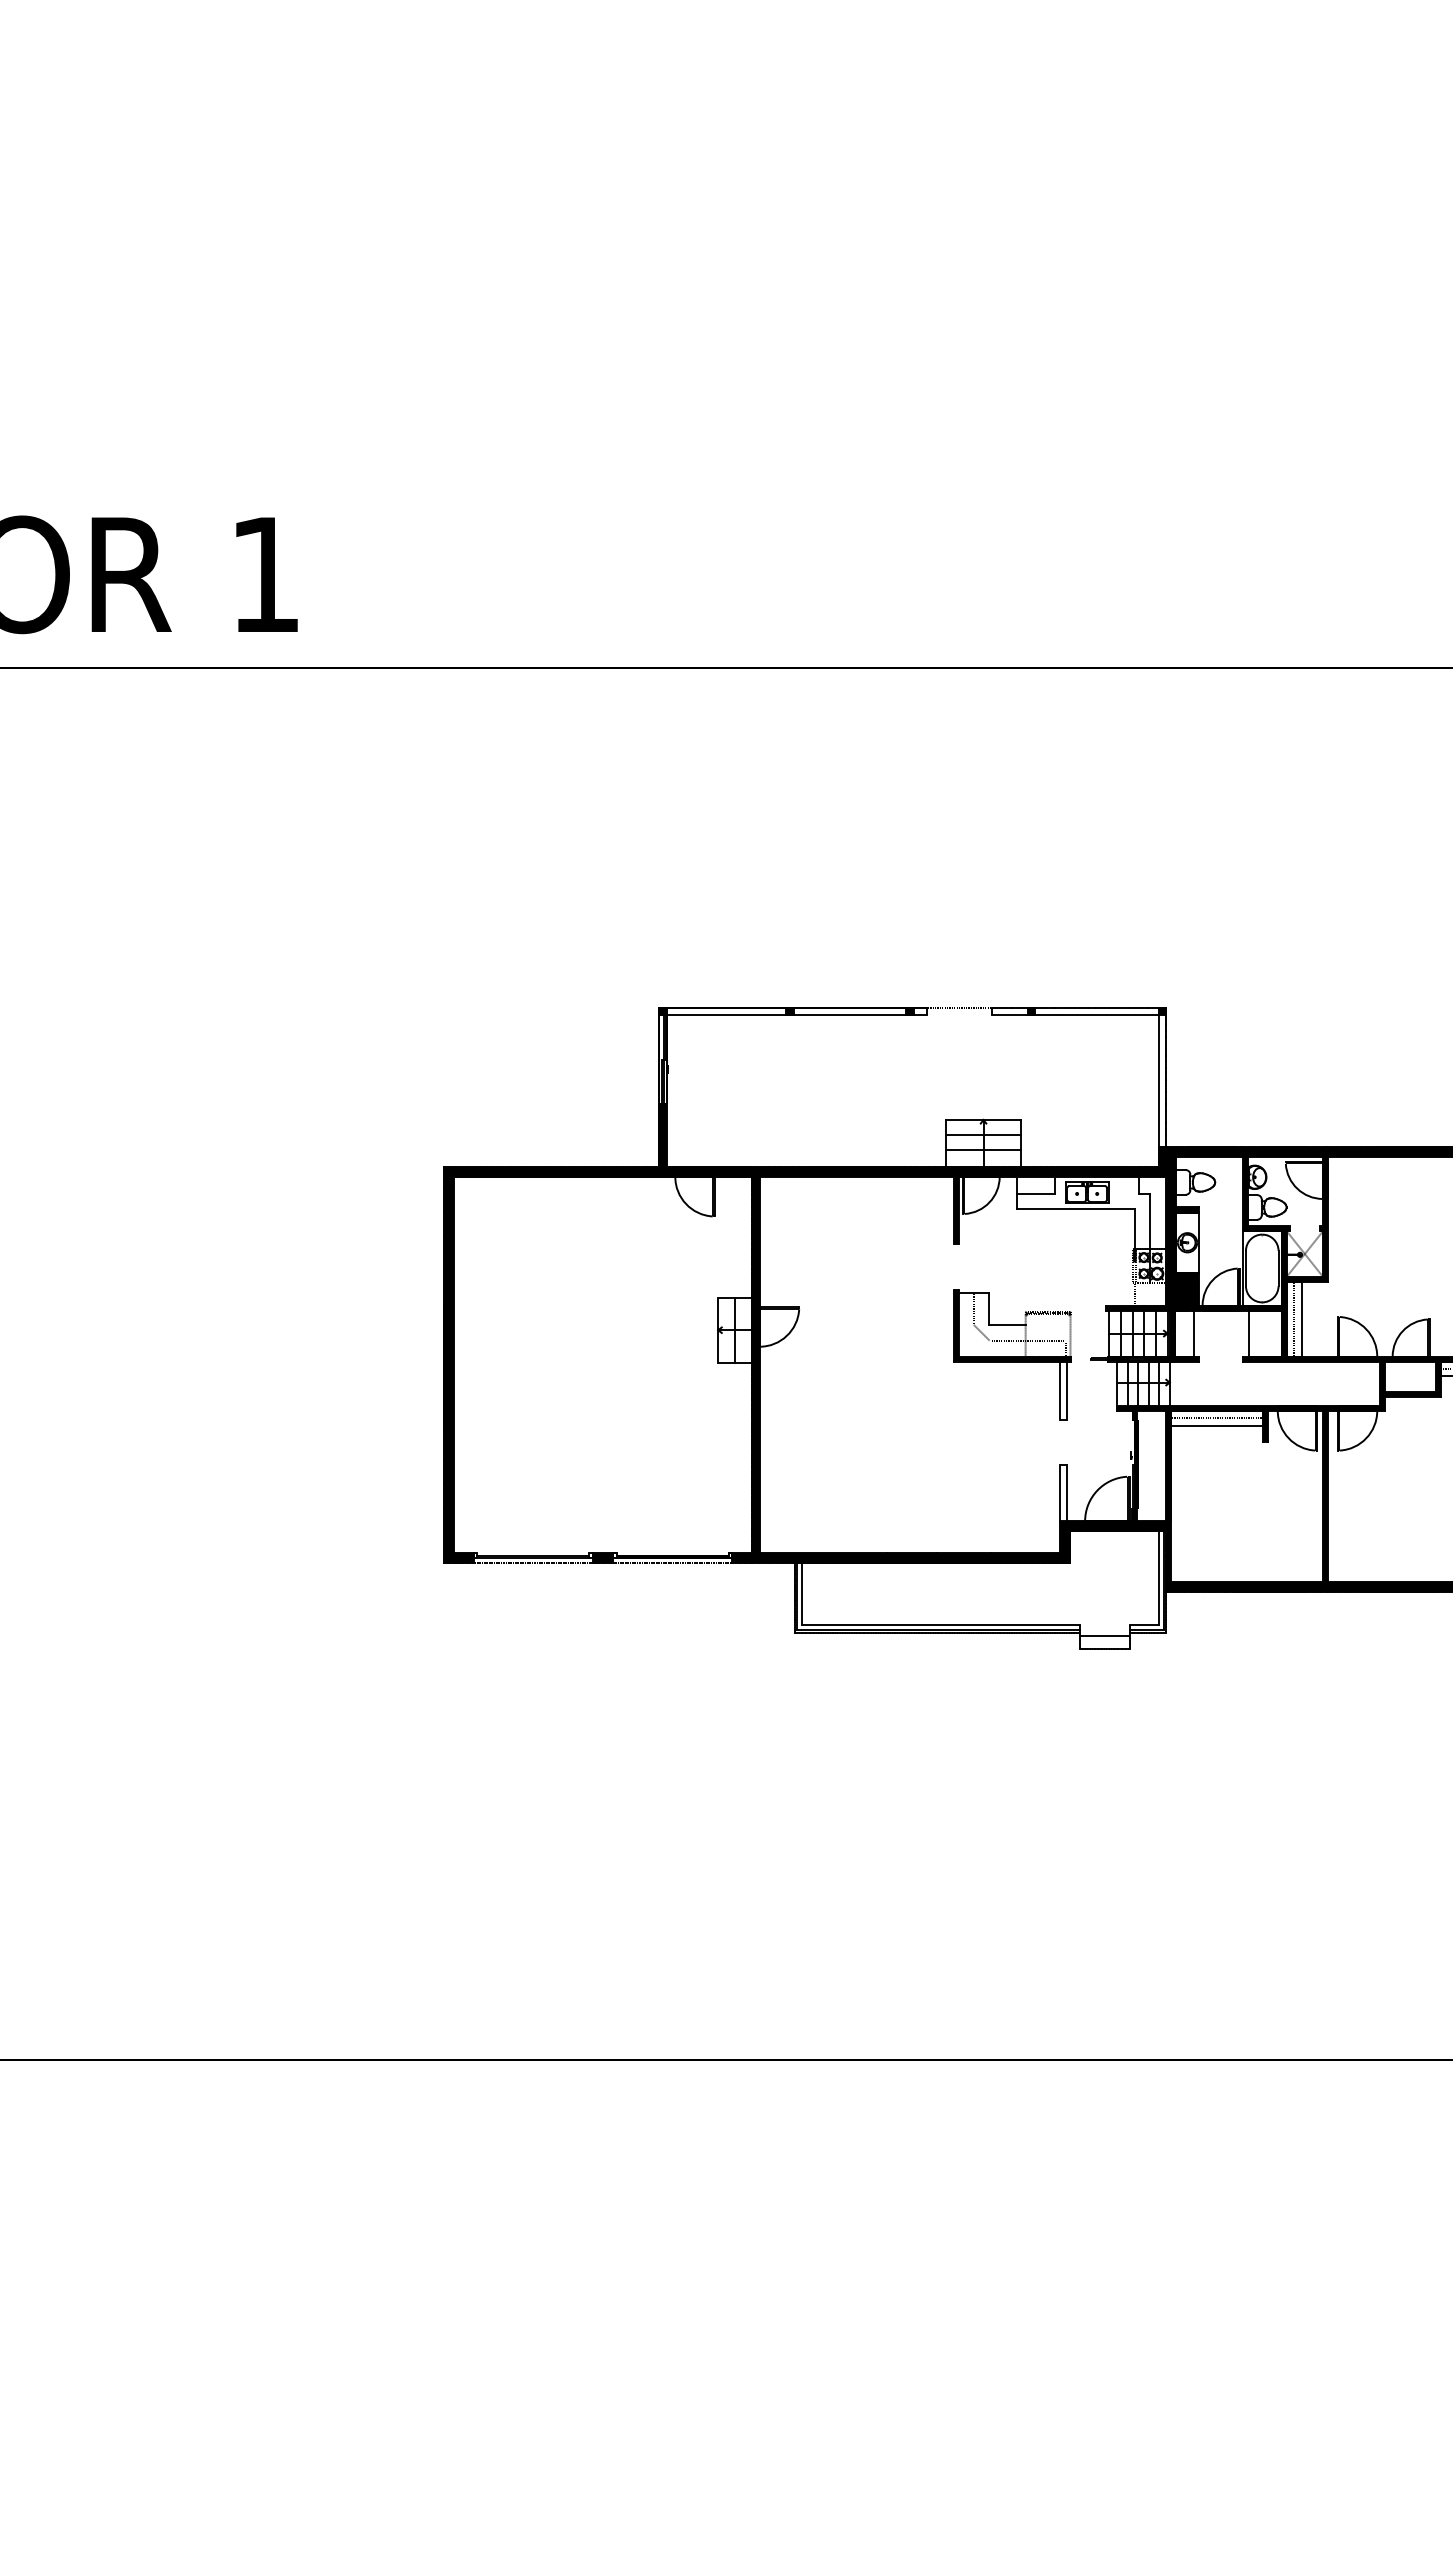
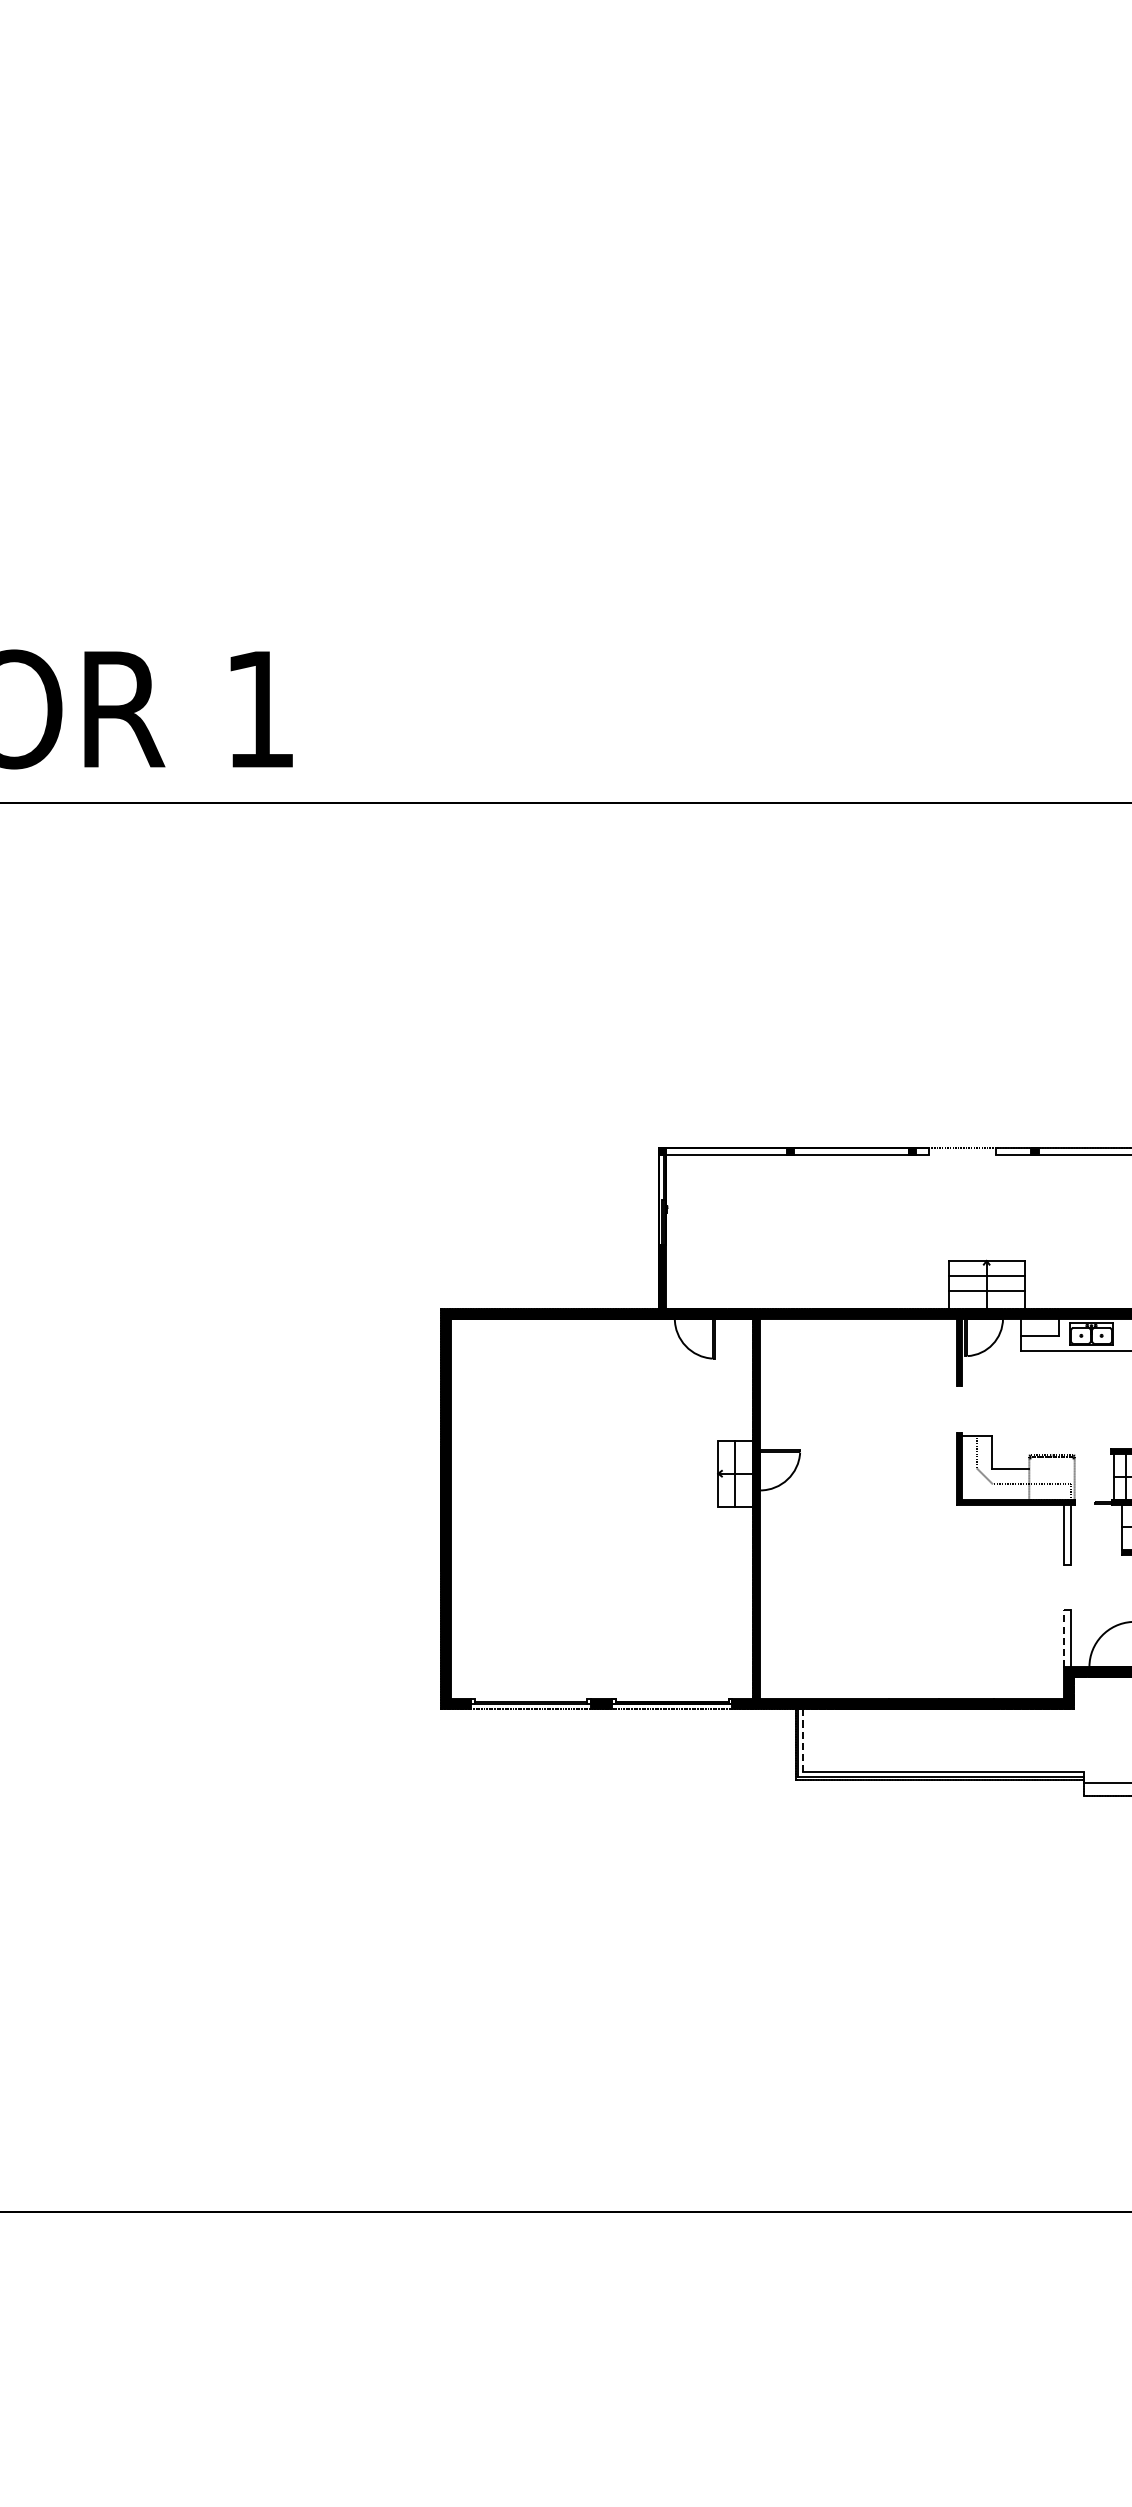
line: (1059, 1492) -> (1063, 1637), solid -> dashed
line: (802, 1594) -> (803, 1741), solid -> dashed

